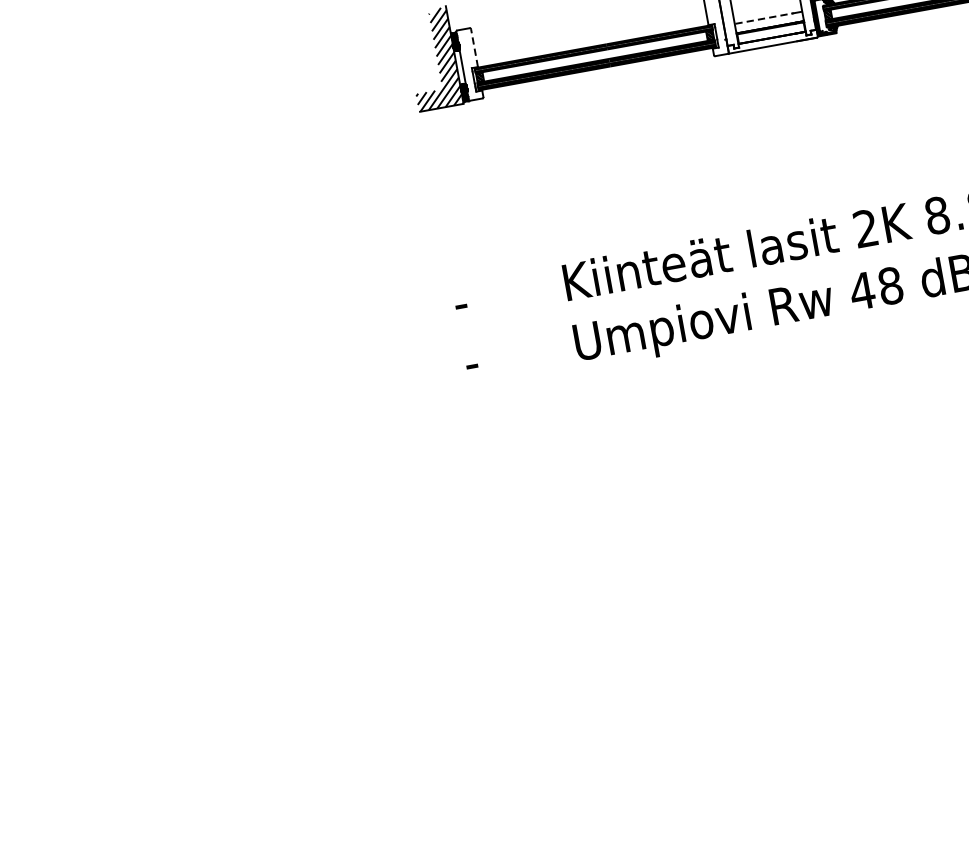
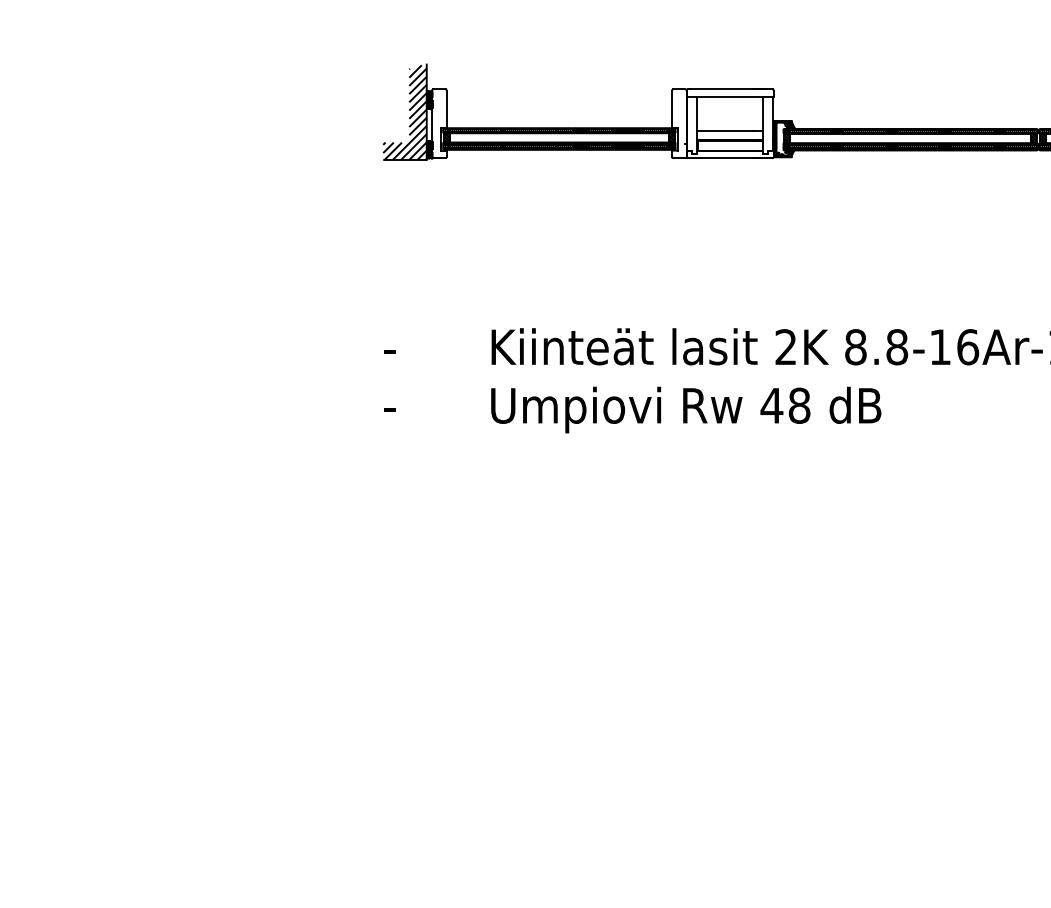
line: (764, 19) -> (726, 131), dashed -> solid
line: (474, 48) -> (446, 109), dashed -> solid

